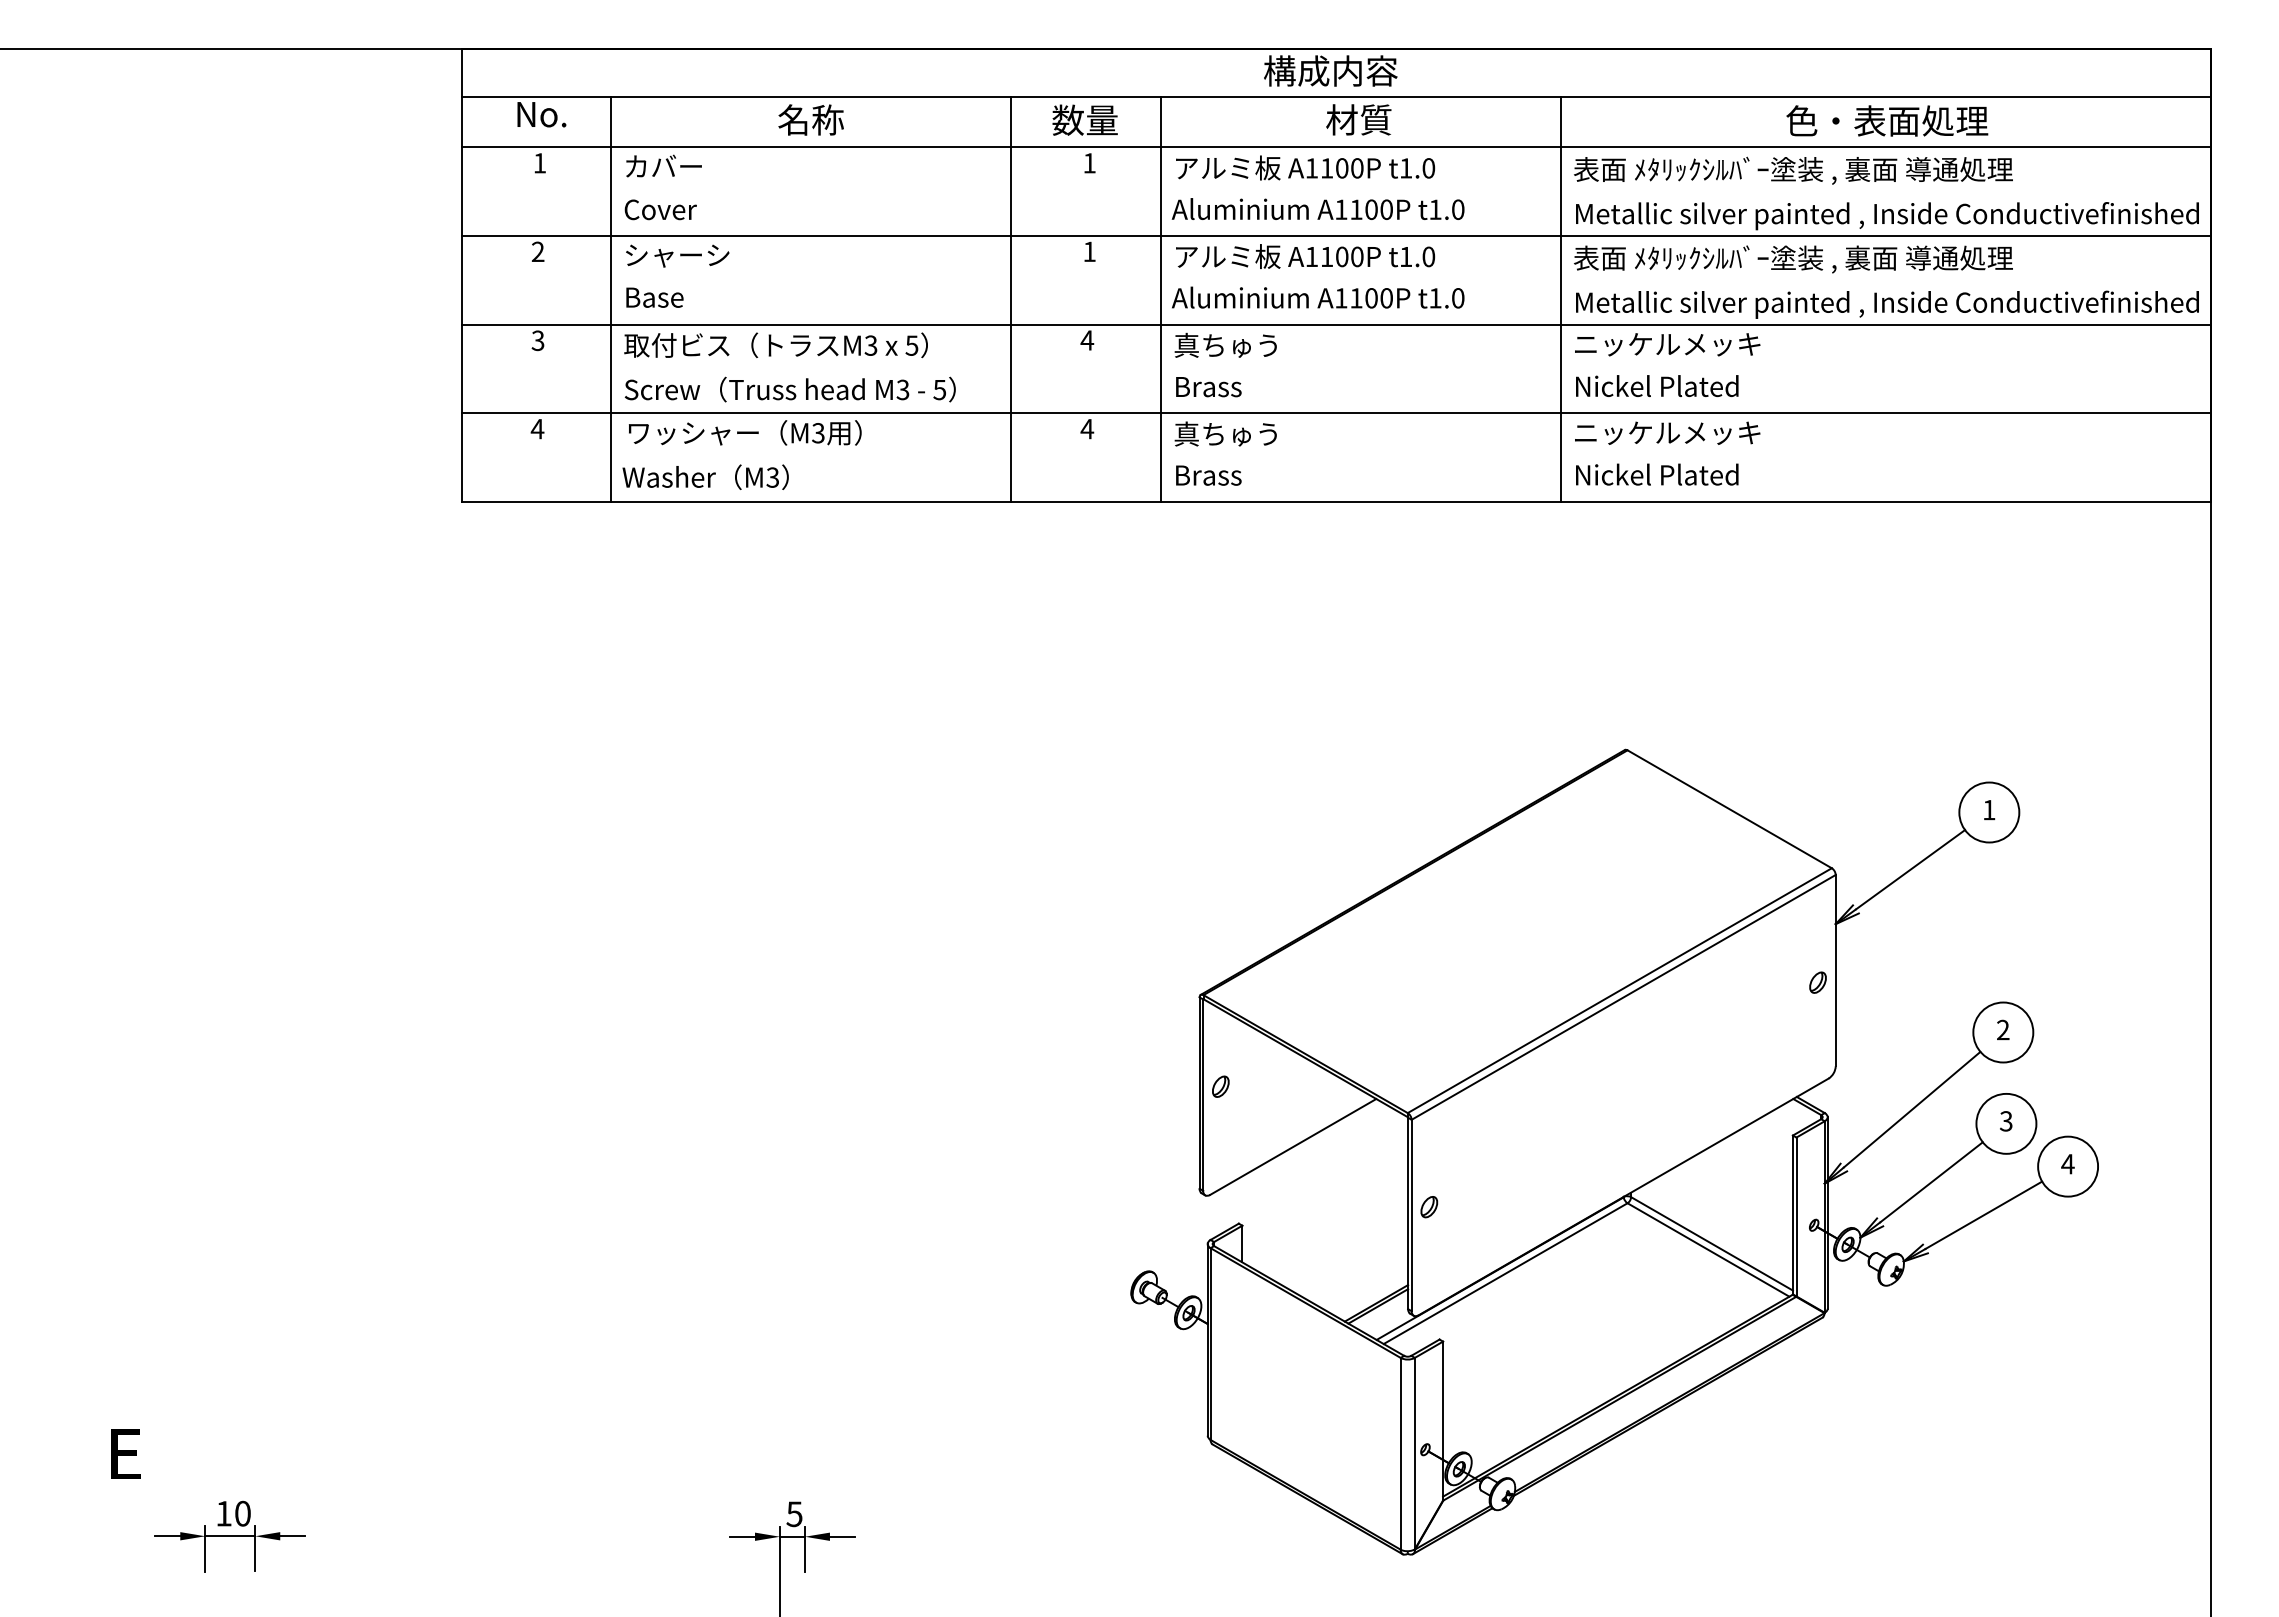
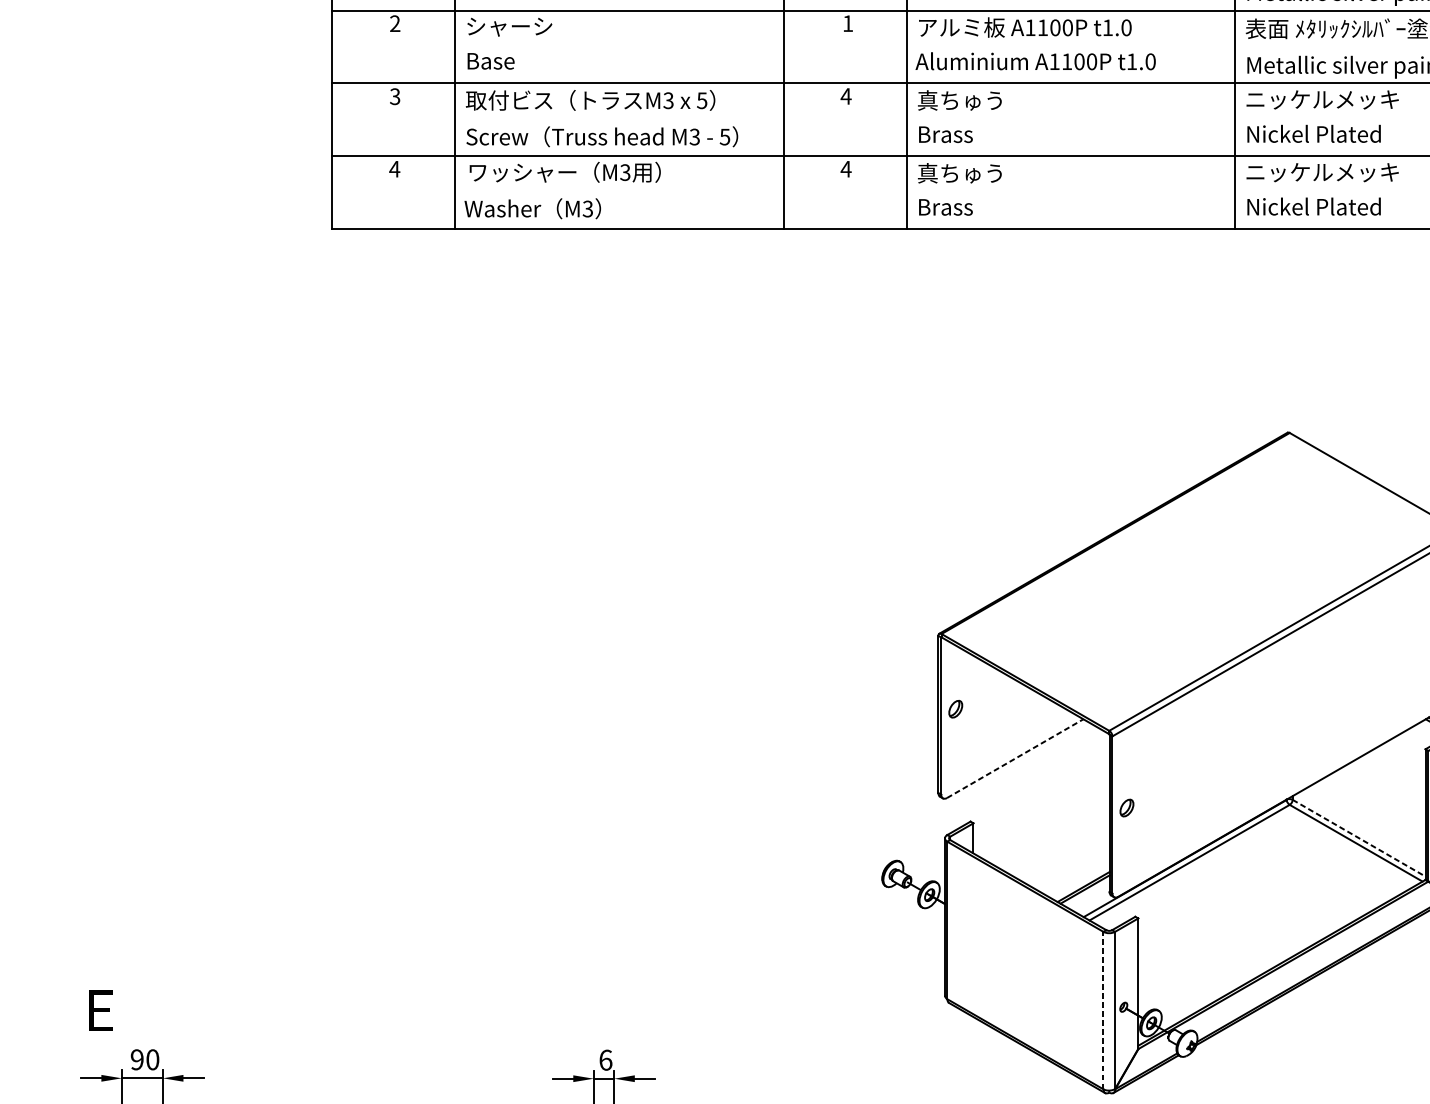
line: (1293, 1146) -> (1015, 758), solid -> dashed
line: (1712, 1244) -> (1359, 838), solid -> dashed
text: (125, 1453) -> (100, 1010), moved
line: (1400, 1453) -> (1103, 1010), solid -> dashed
text: (223, 1513) -> (136, 1059), 10 -> 90
text: (794, 1514) -> (605, 1060), 5 -> 6

